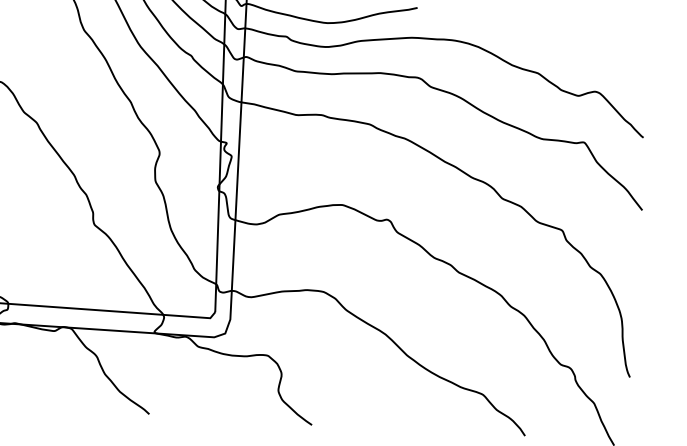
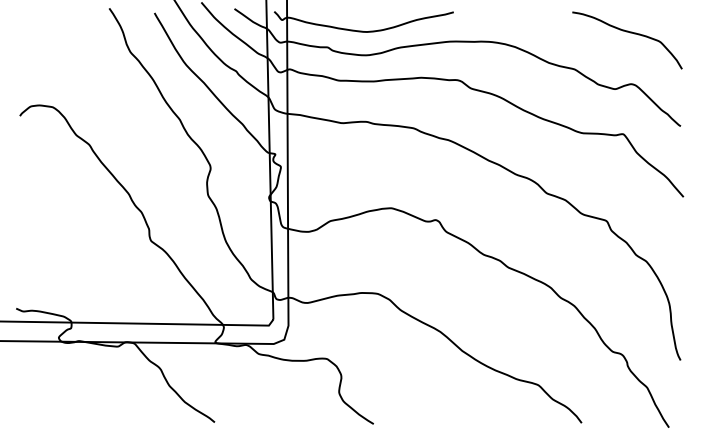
curve: (597, 39) -> (630, 33), added

